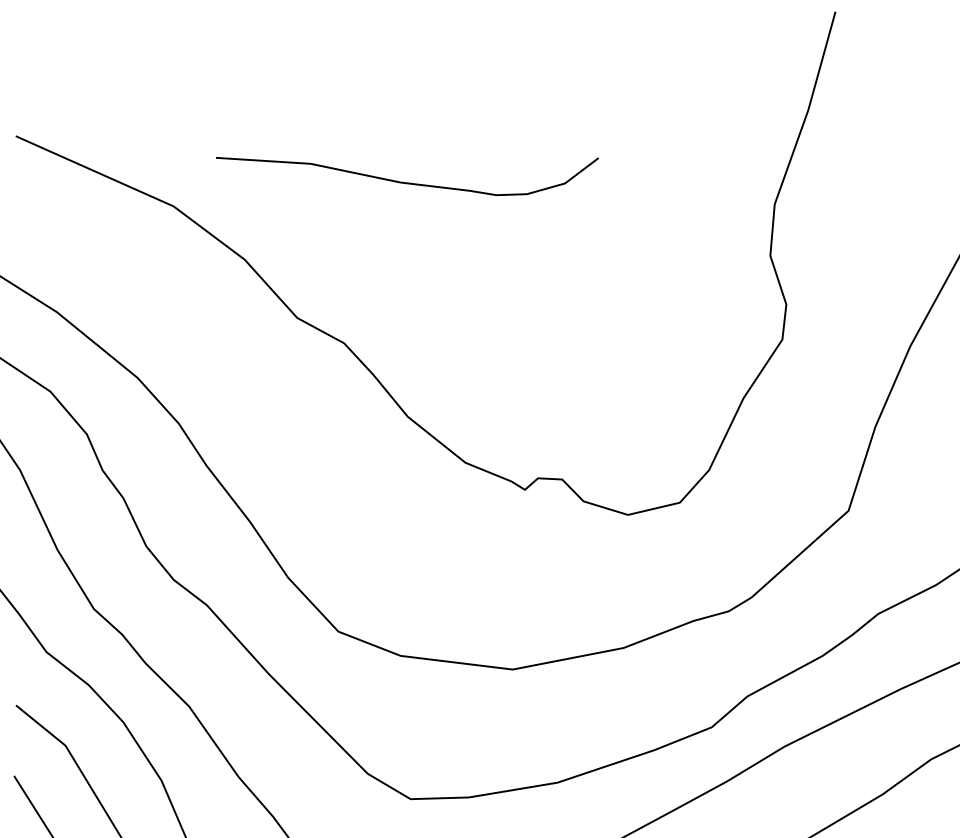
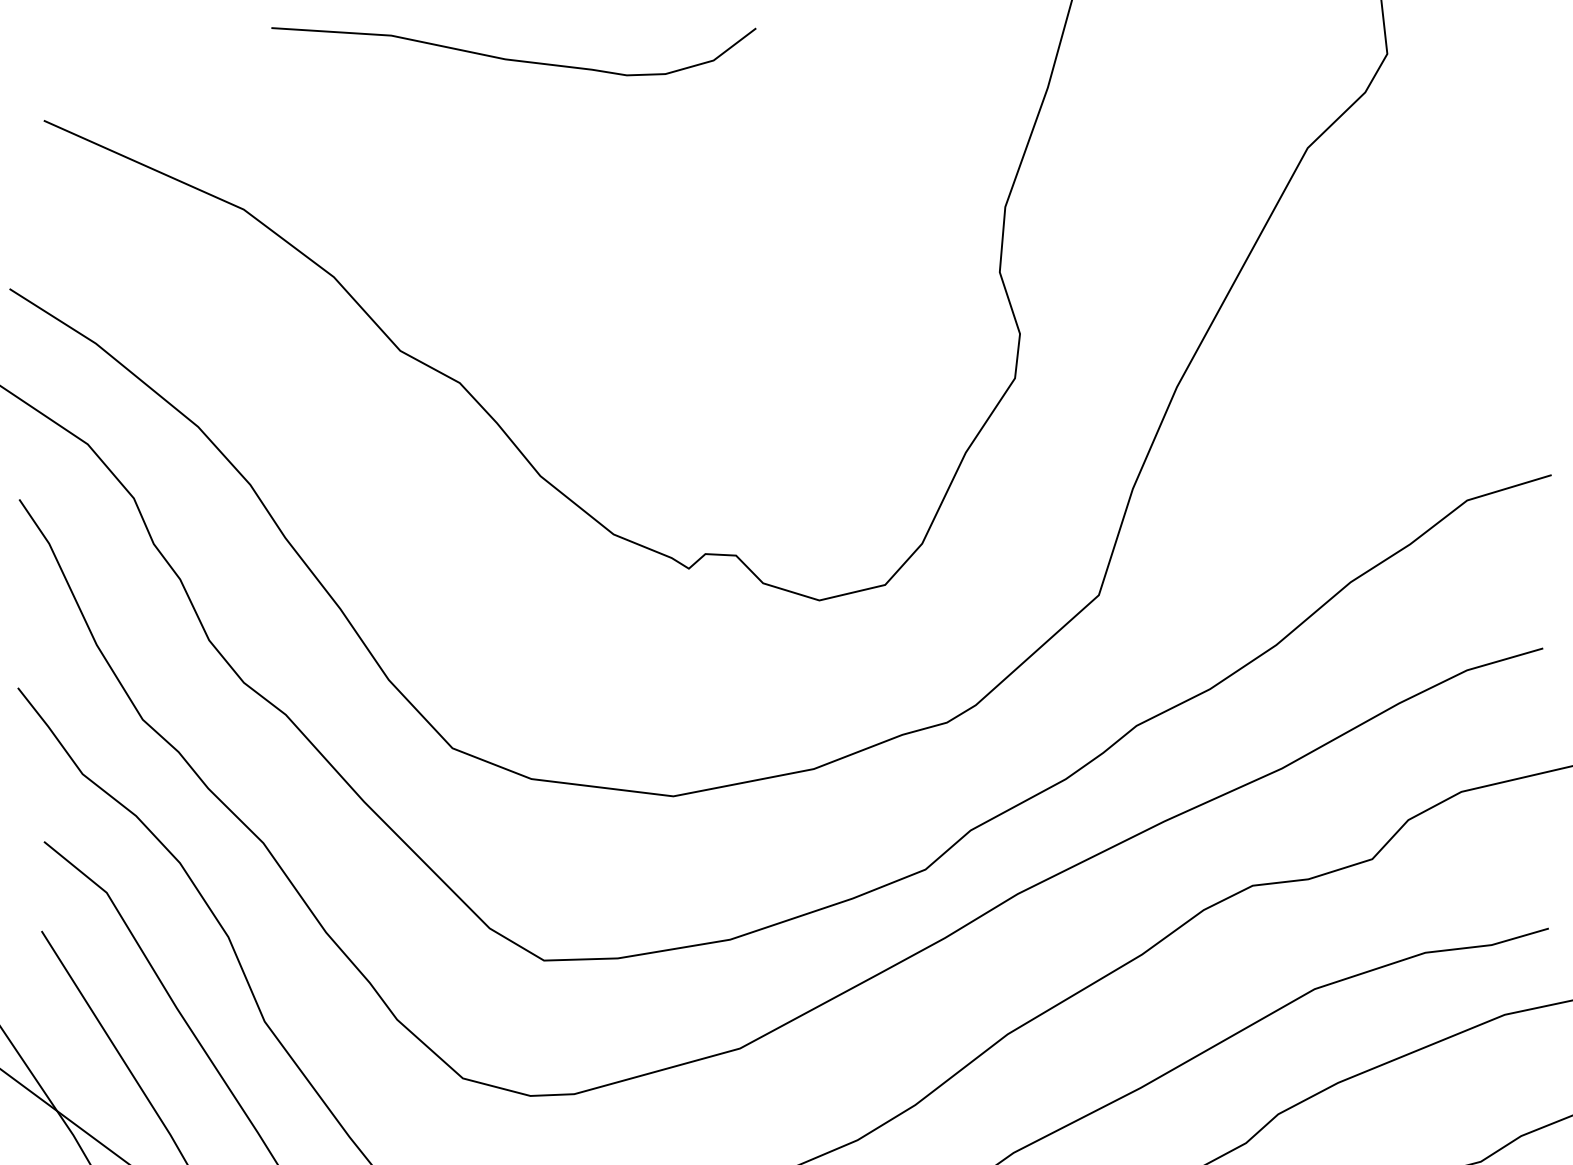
part: (407, 182) -> (513, 59), moved

